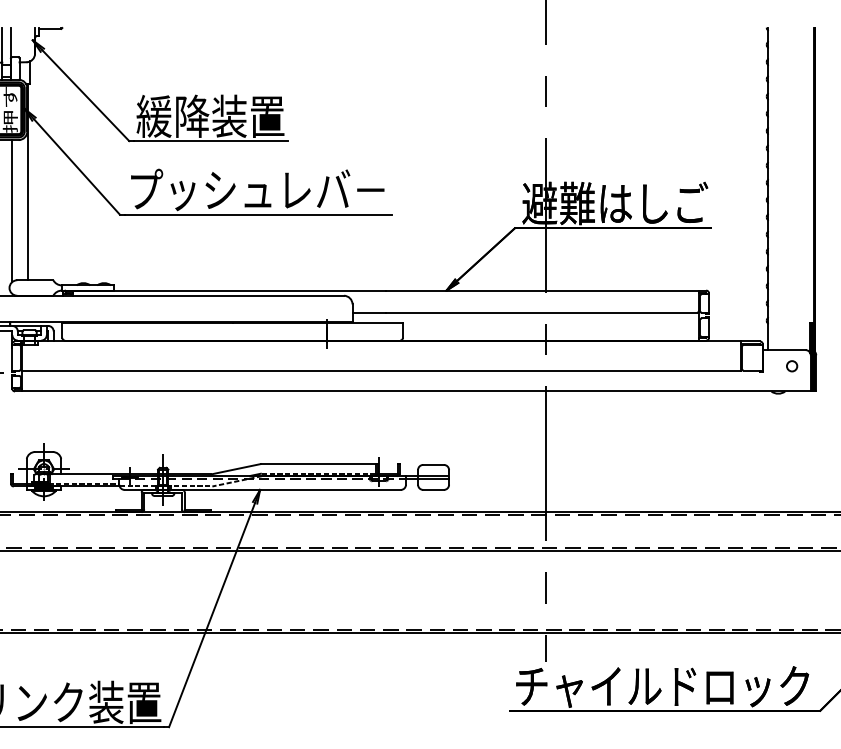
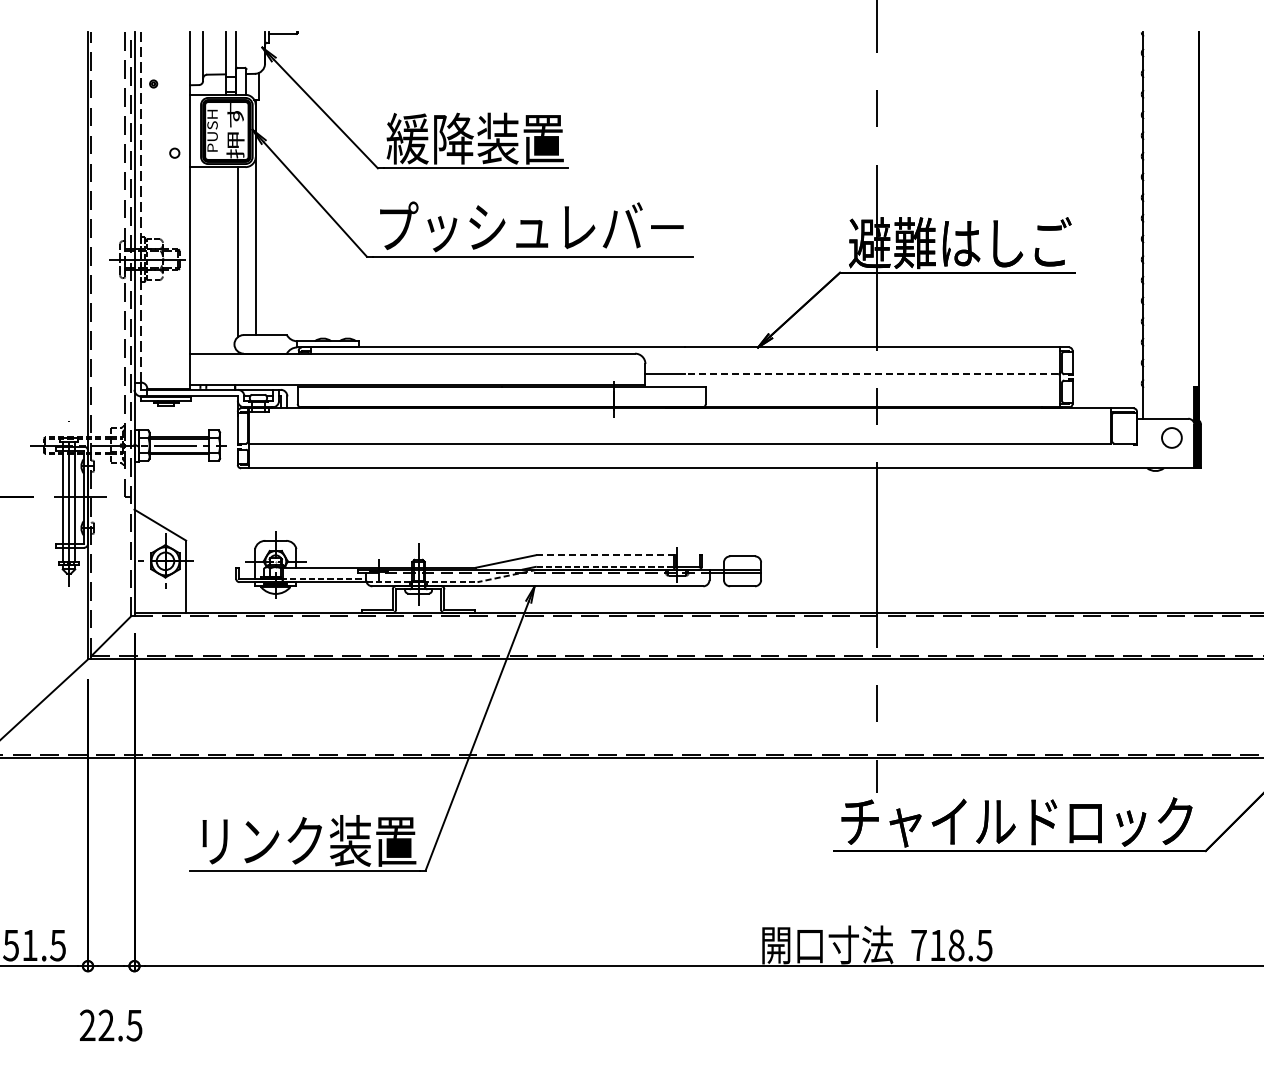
line: (541, 313) -> (871, 374), solid -> dashed
circle: (792, 366) -> (1172, 438), size x1.6
line: (319, 464) -> (605, 555), solid -> dashed

